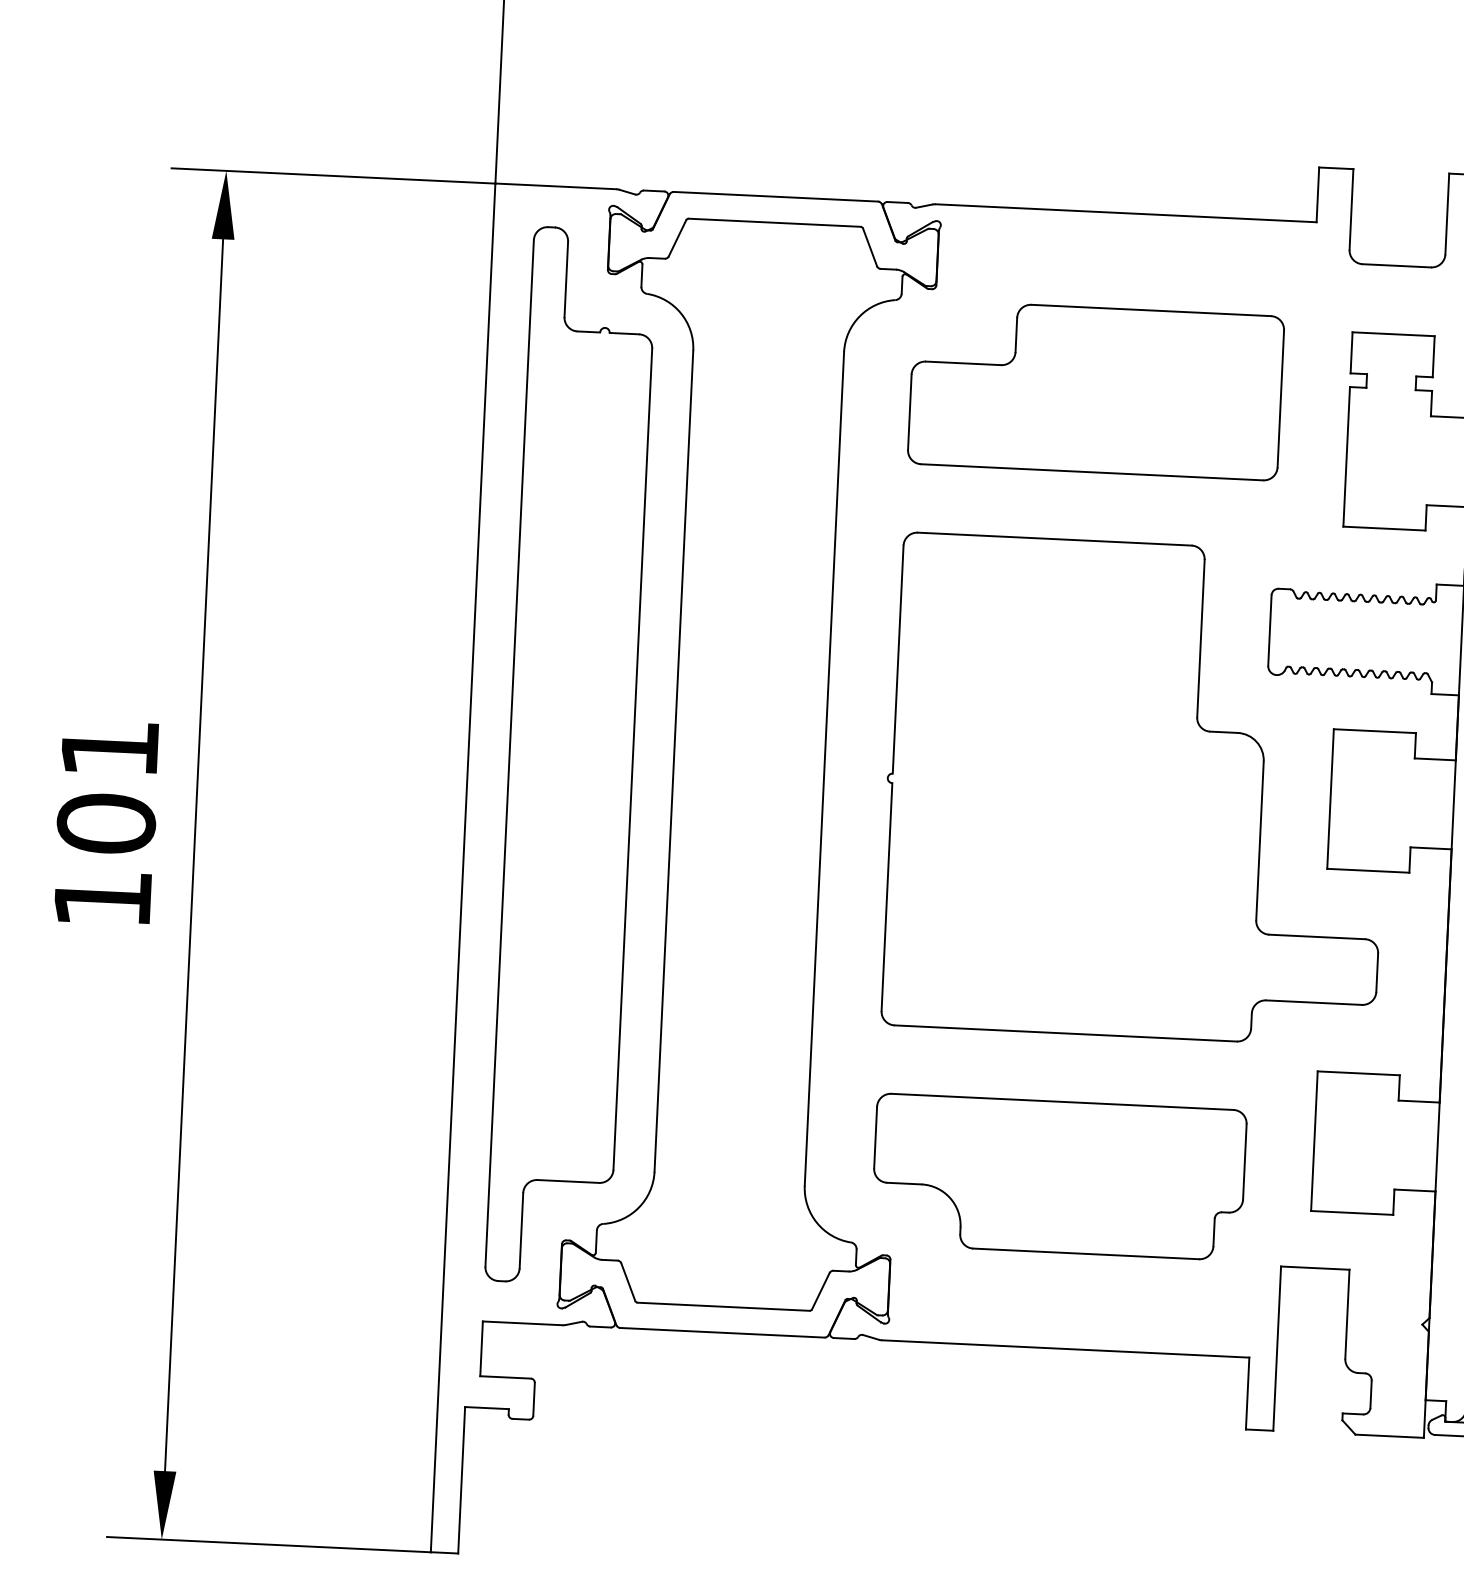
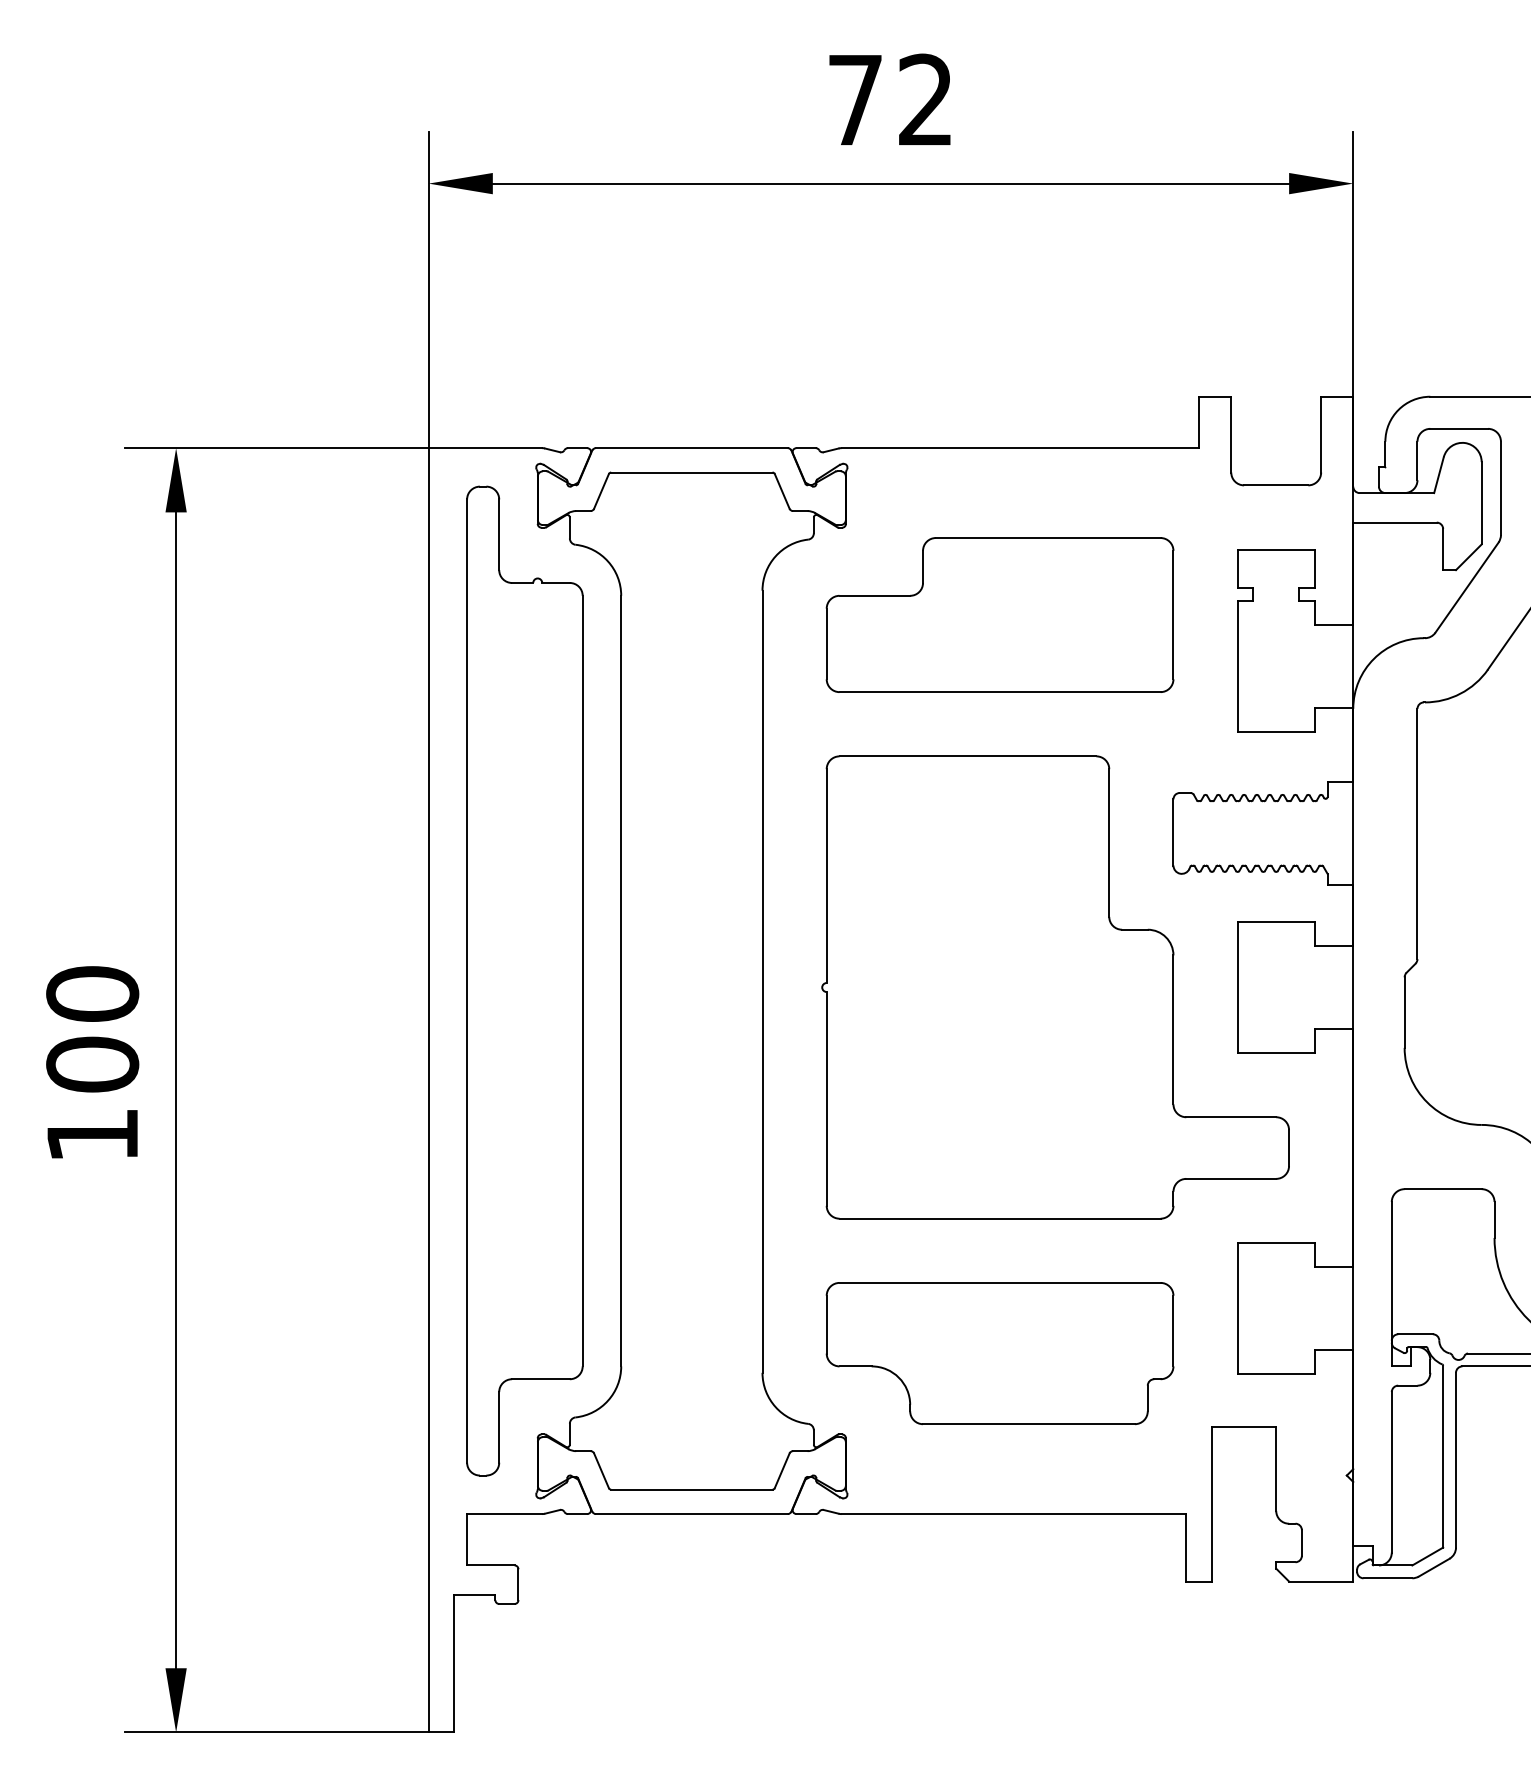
text: (109, 747) -> (92, 993), 101 -> 100

